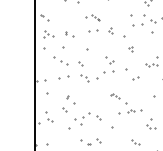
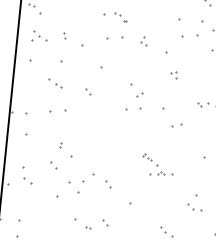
part: (69, 34) -> (74, 40), size x1.6
part: (60, 60) -> (54, 82), size x0.6
part: (89, 78) -> (100, 117), removed
part: (126, 103) -> (157, 165), size x0.6

